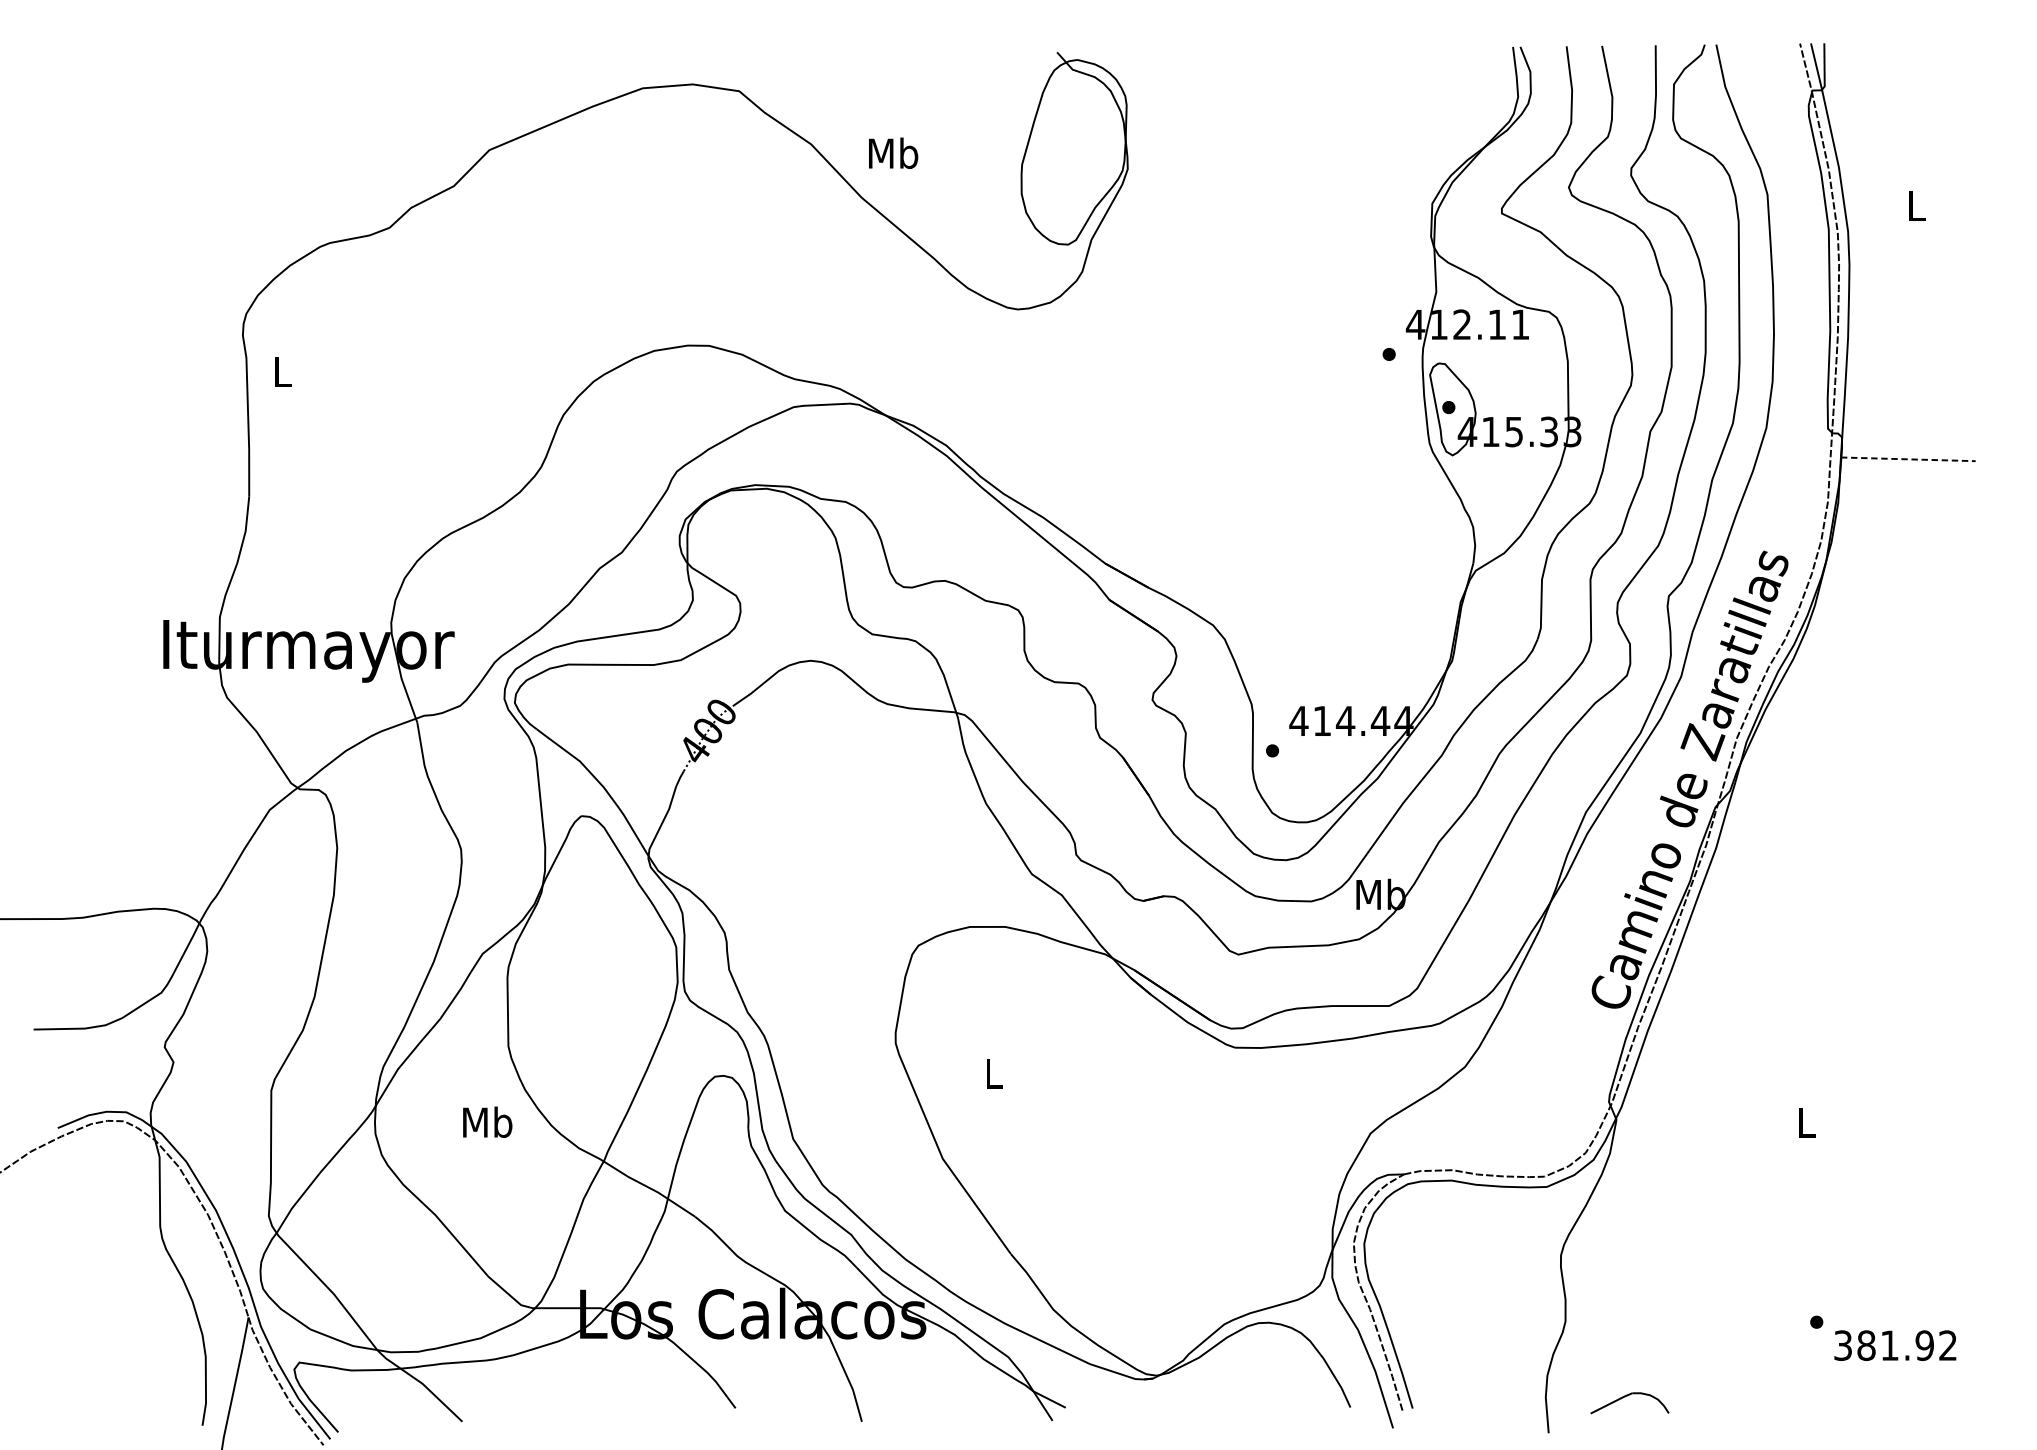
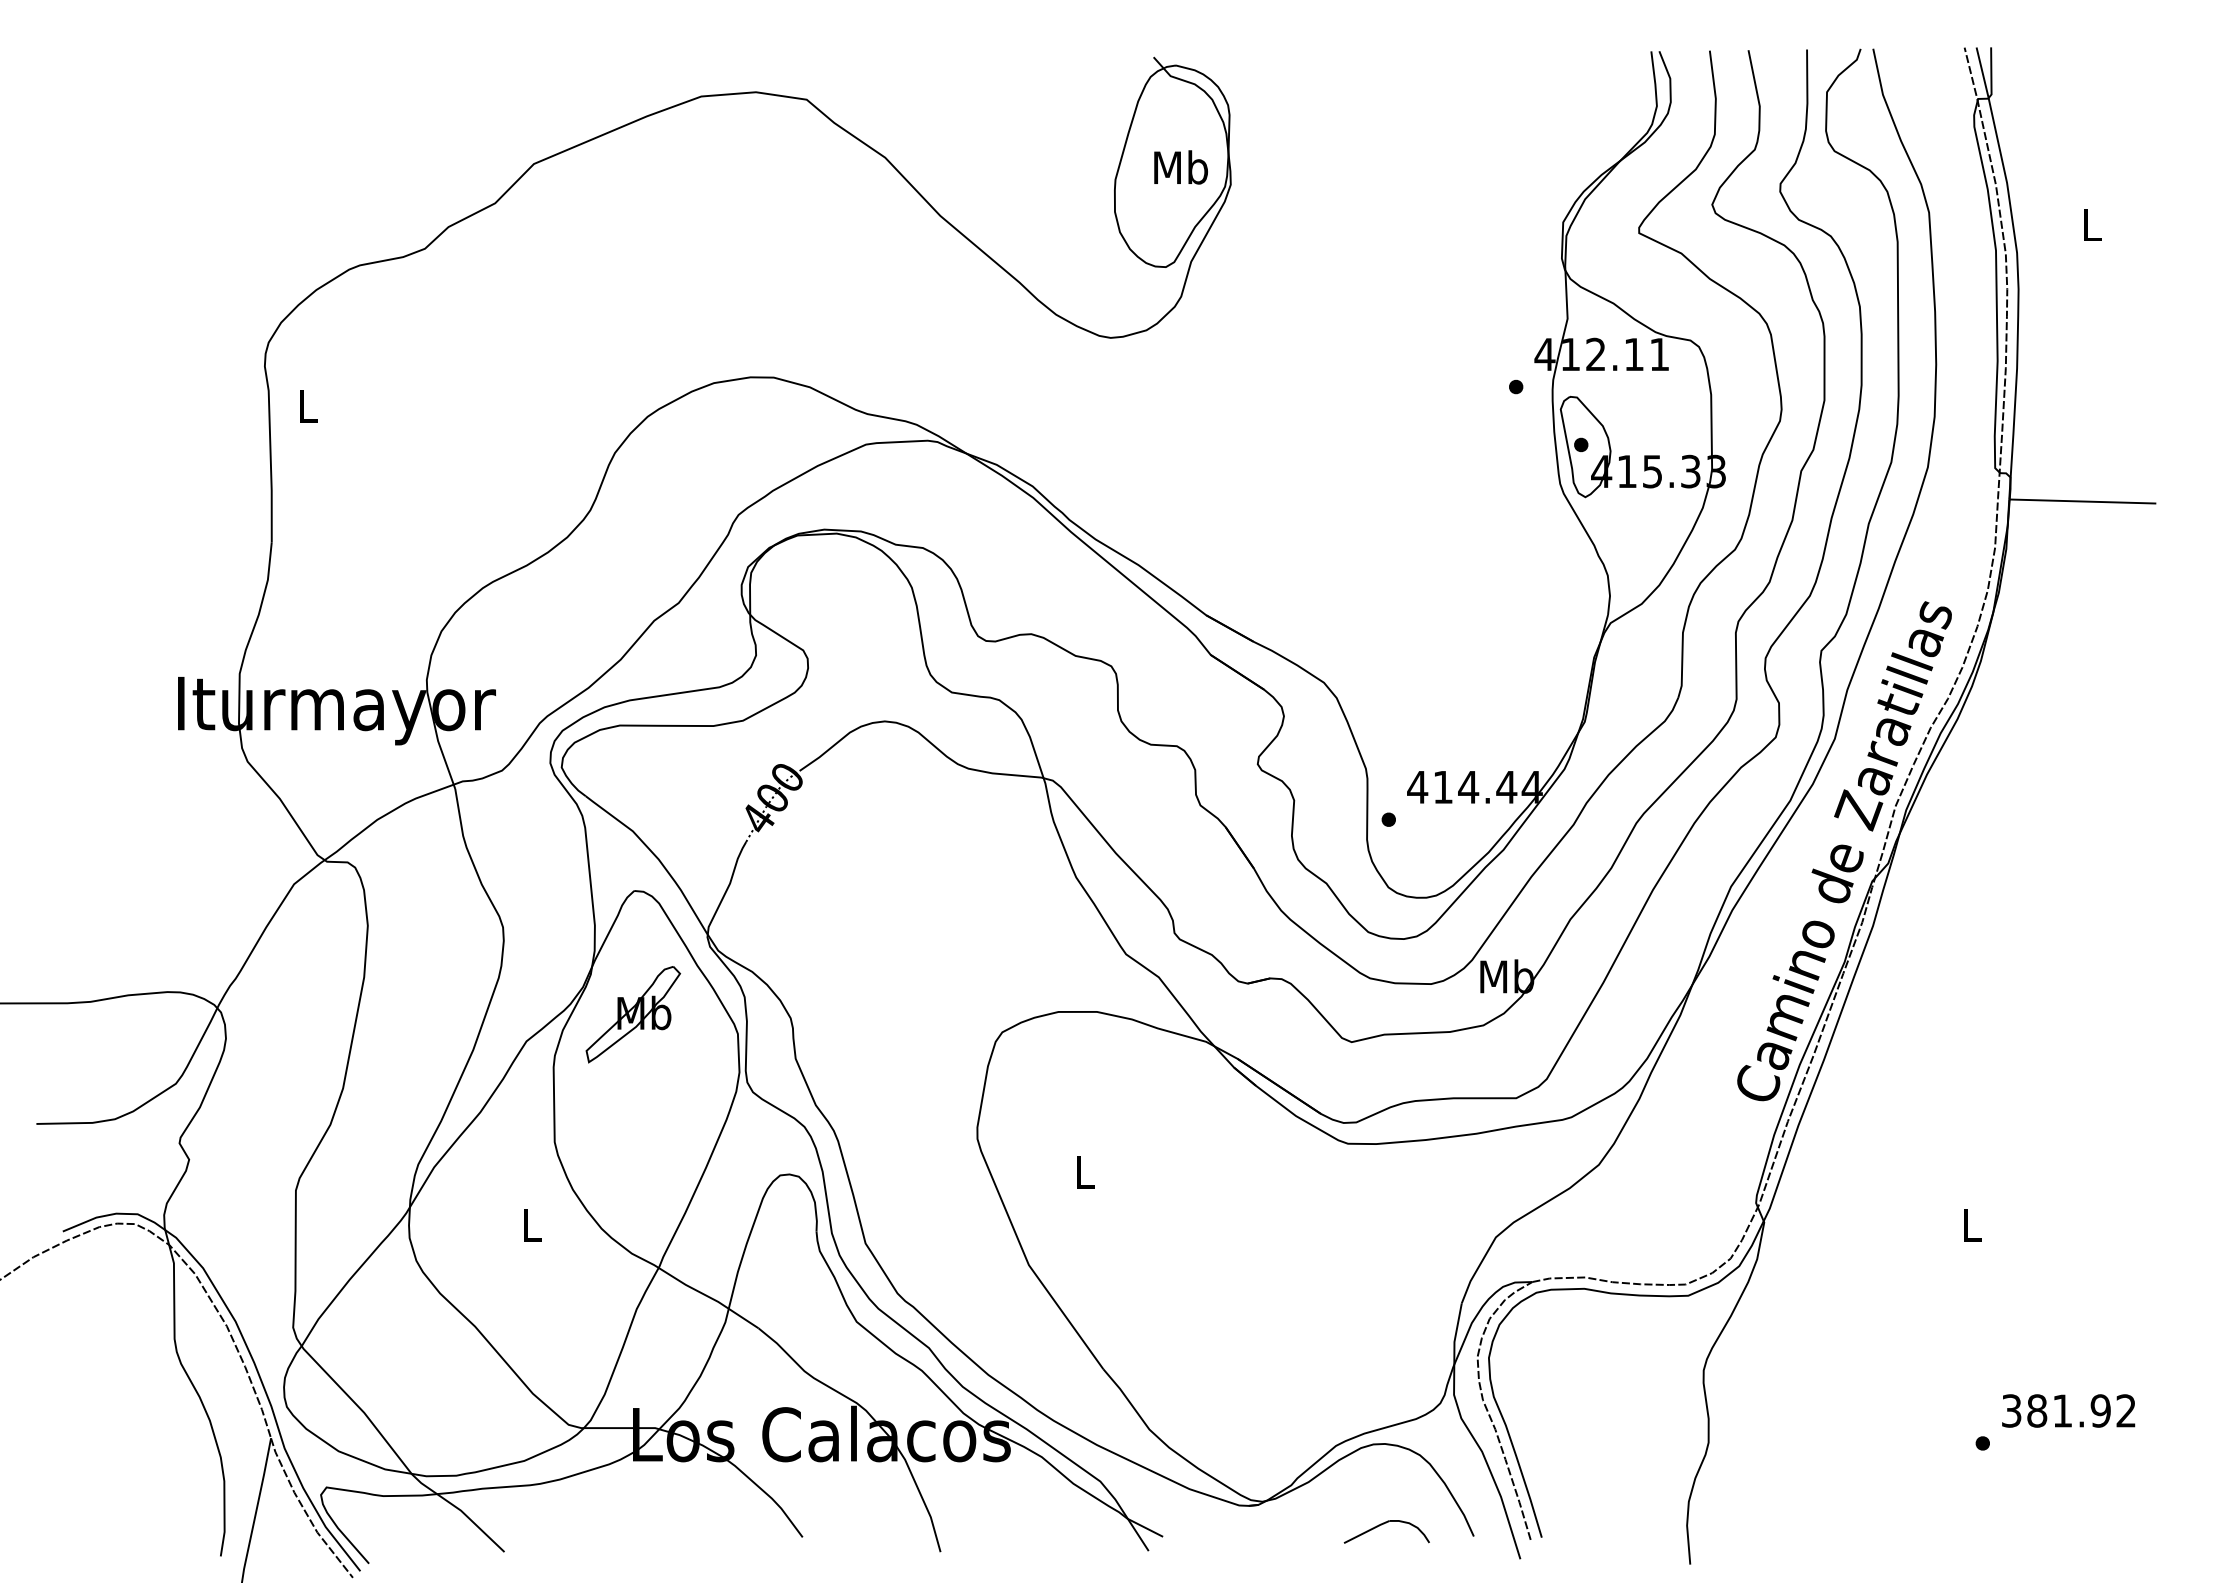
text: (892, 153) -> (1180, 167), moved
line: (1908, 459) -> (2082, 501), dashed -> solid
part: (580, 929) -> (633, 1014), added
text: (488, 1122) -> (532, 1225), Mb -> L
text: (1895, 1345) -> (2068, 1410), moved
part: (1627, 1396) -> (1384, 1524), moved

